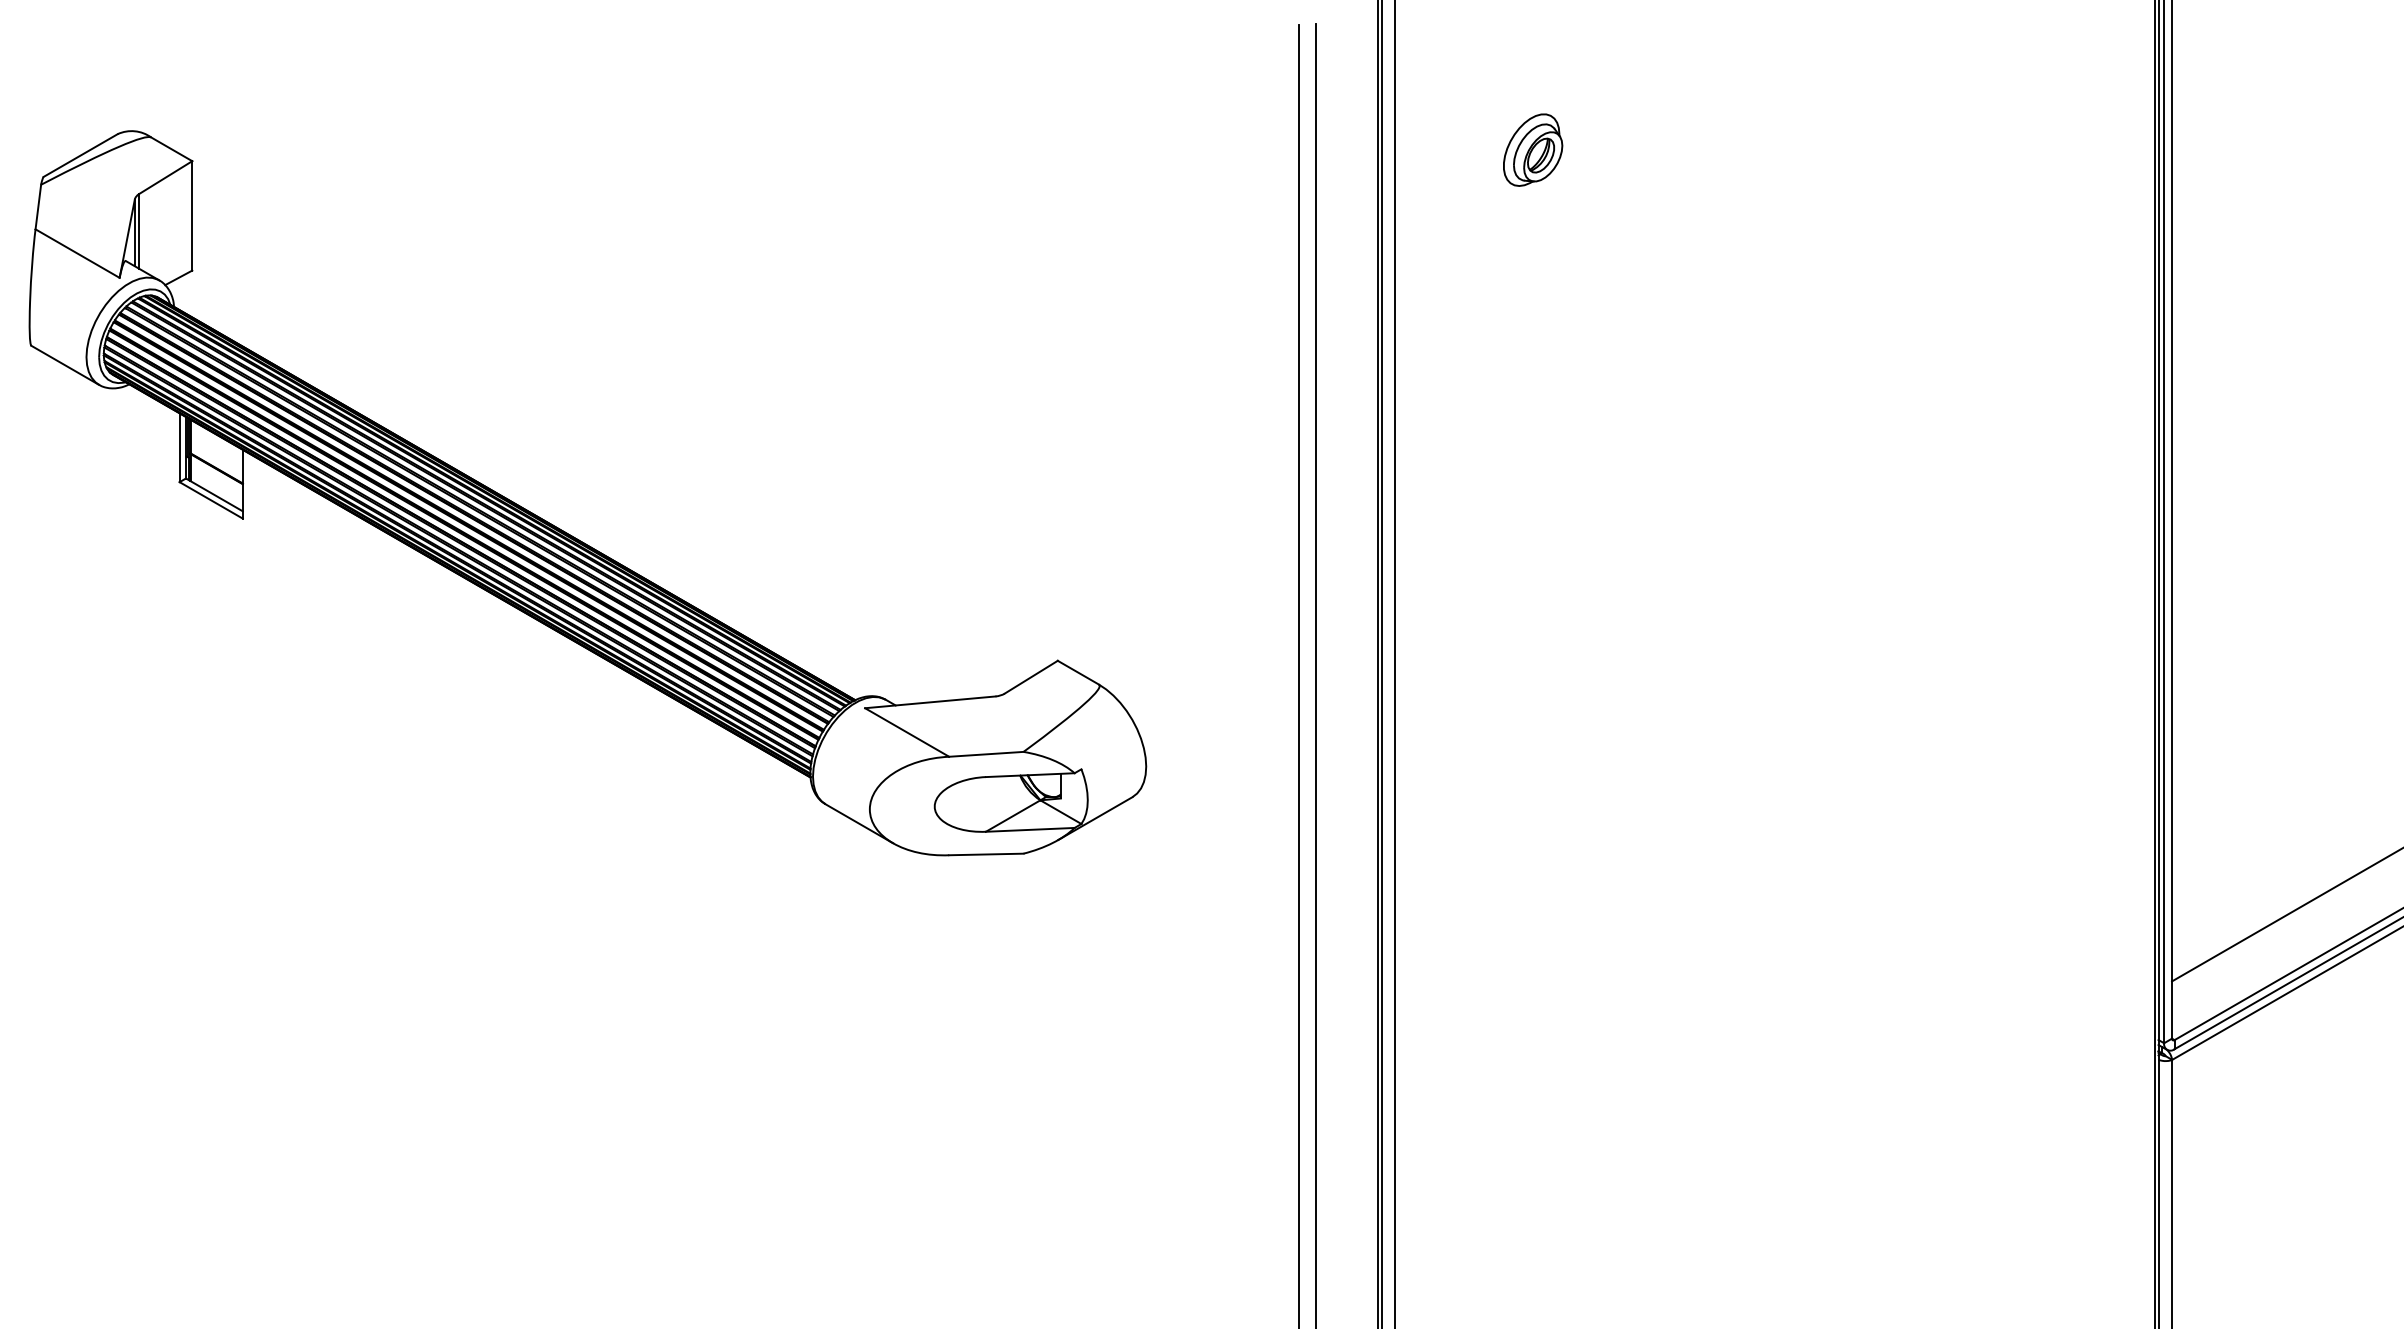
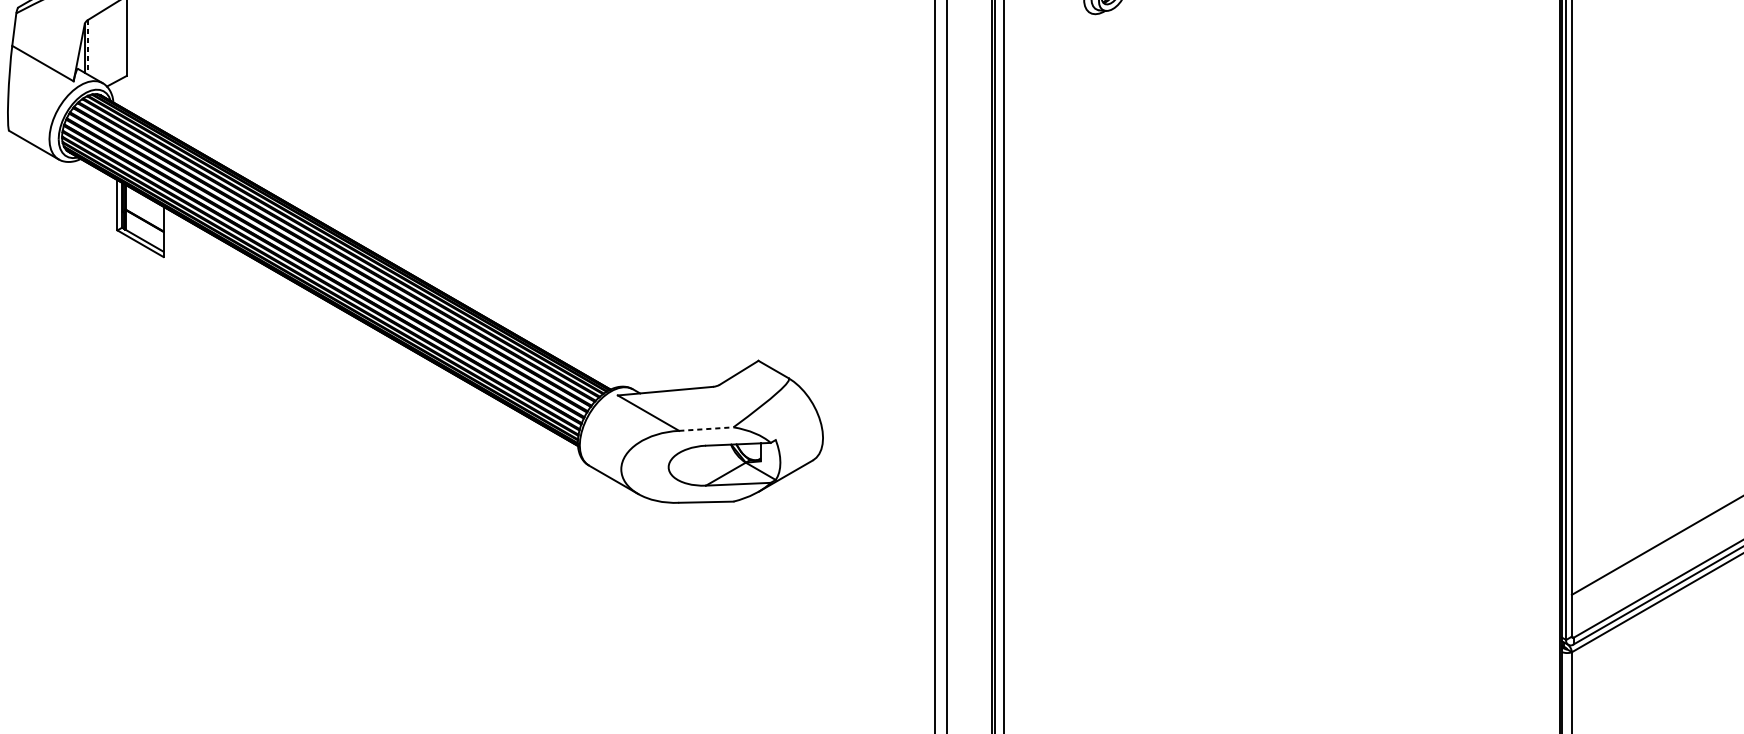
line: (139, 231) -> (88, 47), solid -> dashed
line: (986, 754) -> (706, 429), solid -> dashed

